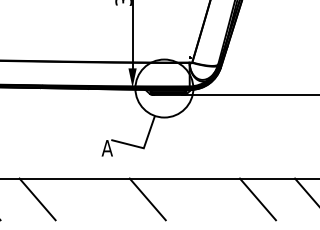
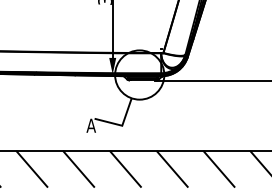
line: (92, 199) -> (78, 169), added
line: (202, 199) -> (172, 169), added

